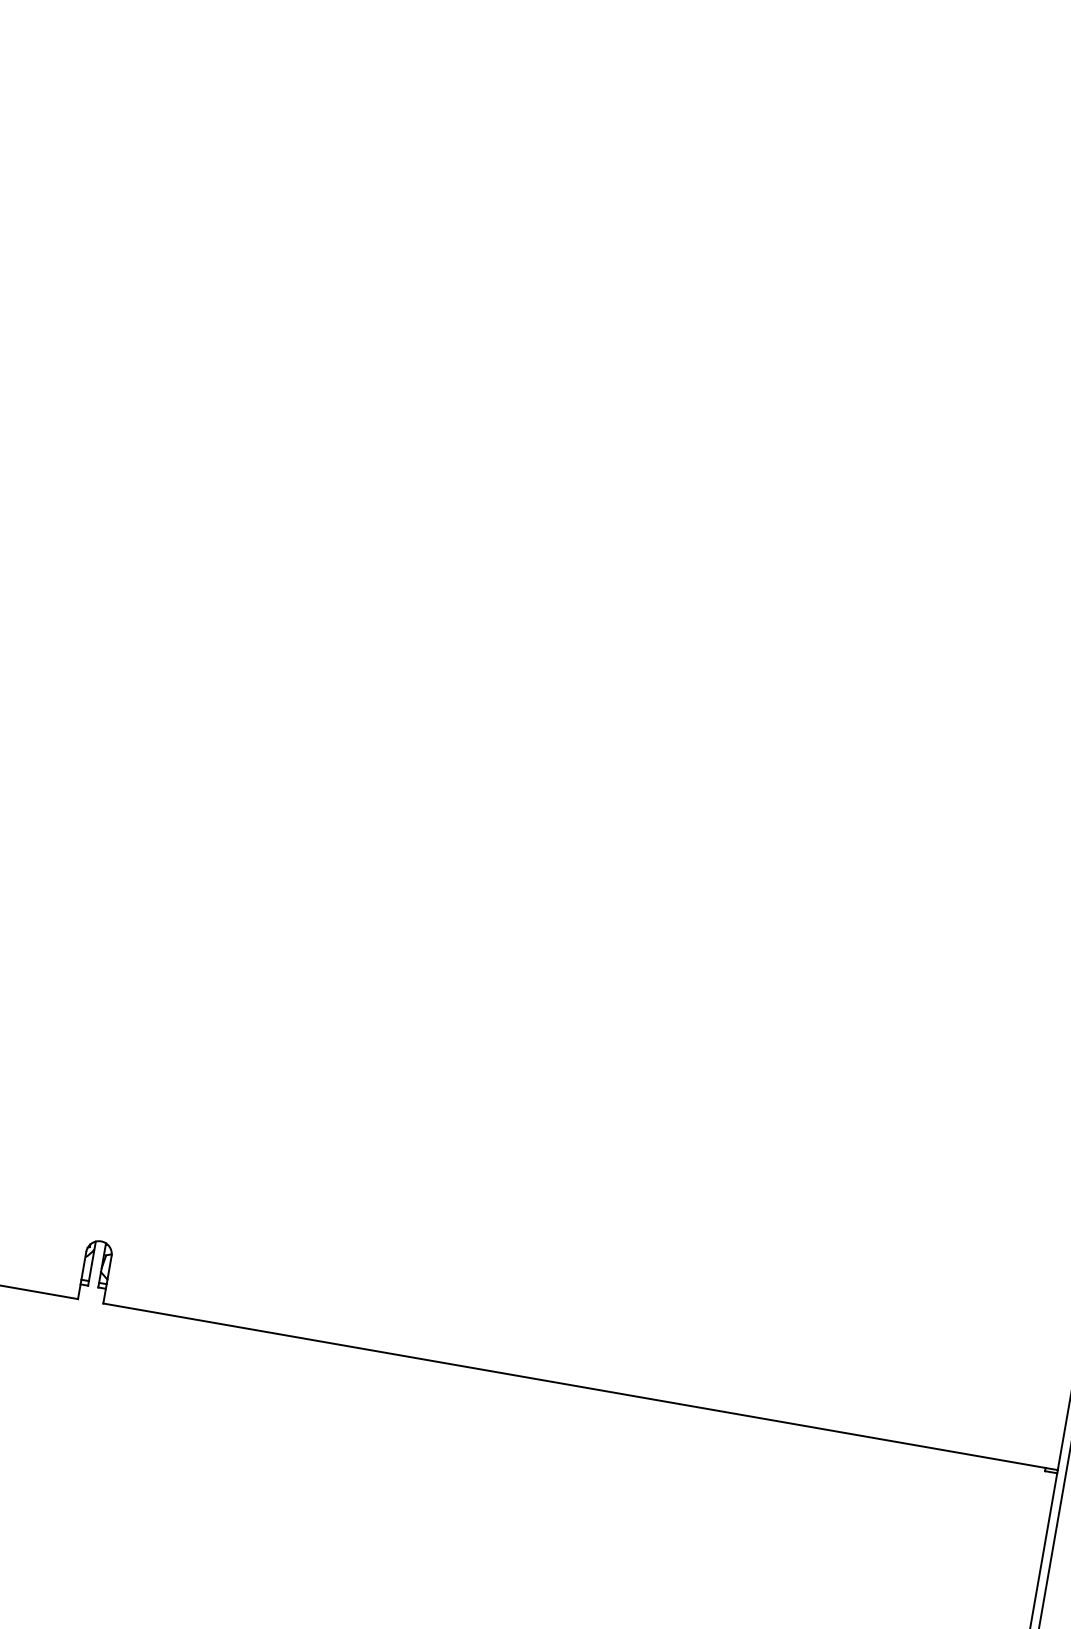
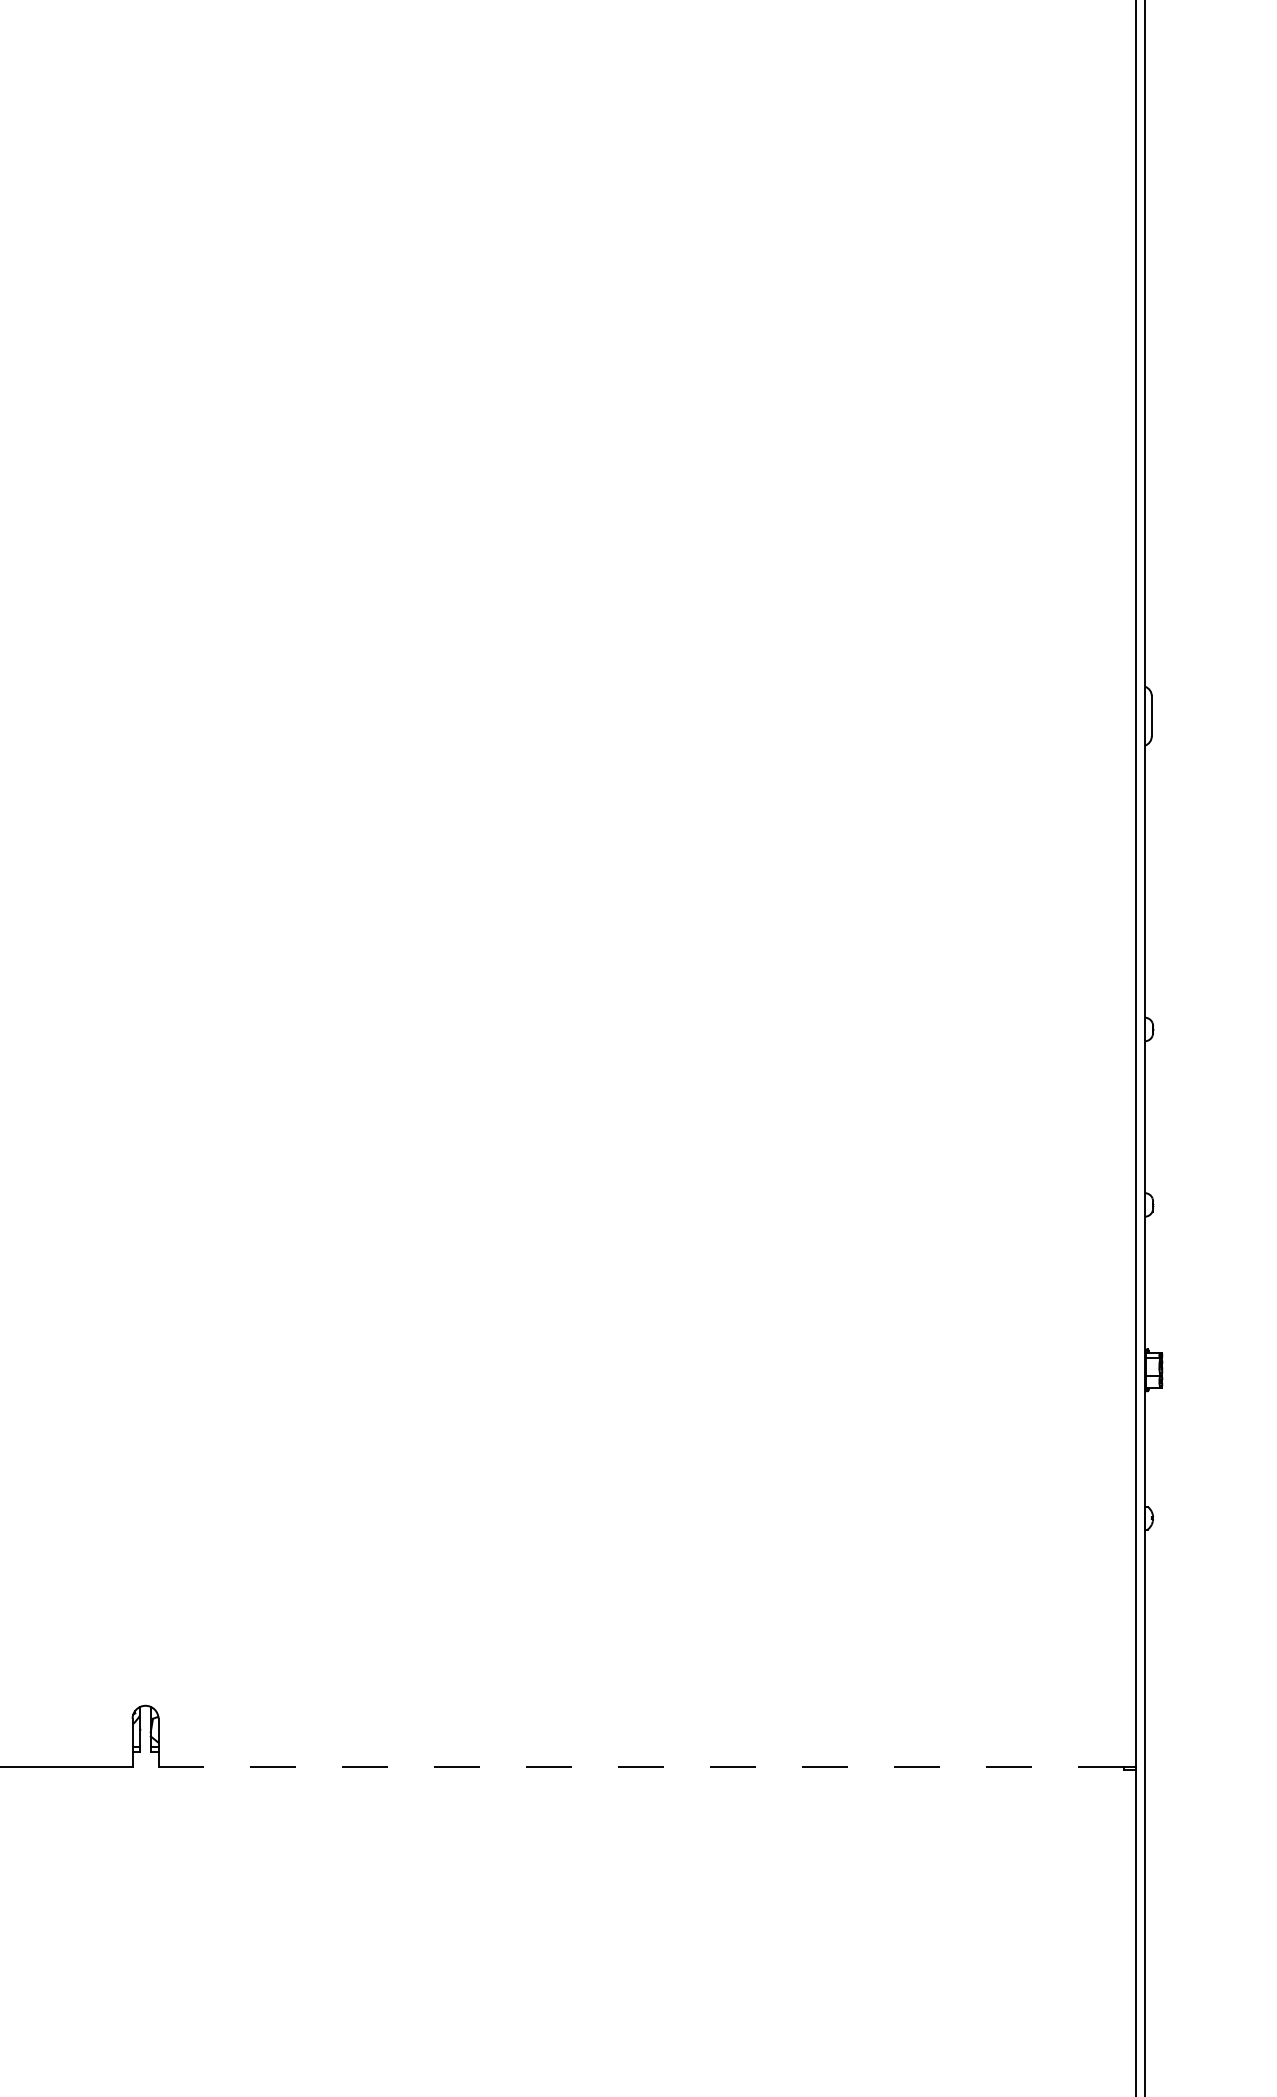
line: (574, 1386) -> (641, 1767), solid -> dashed

